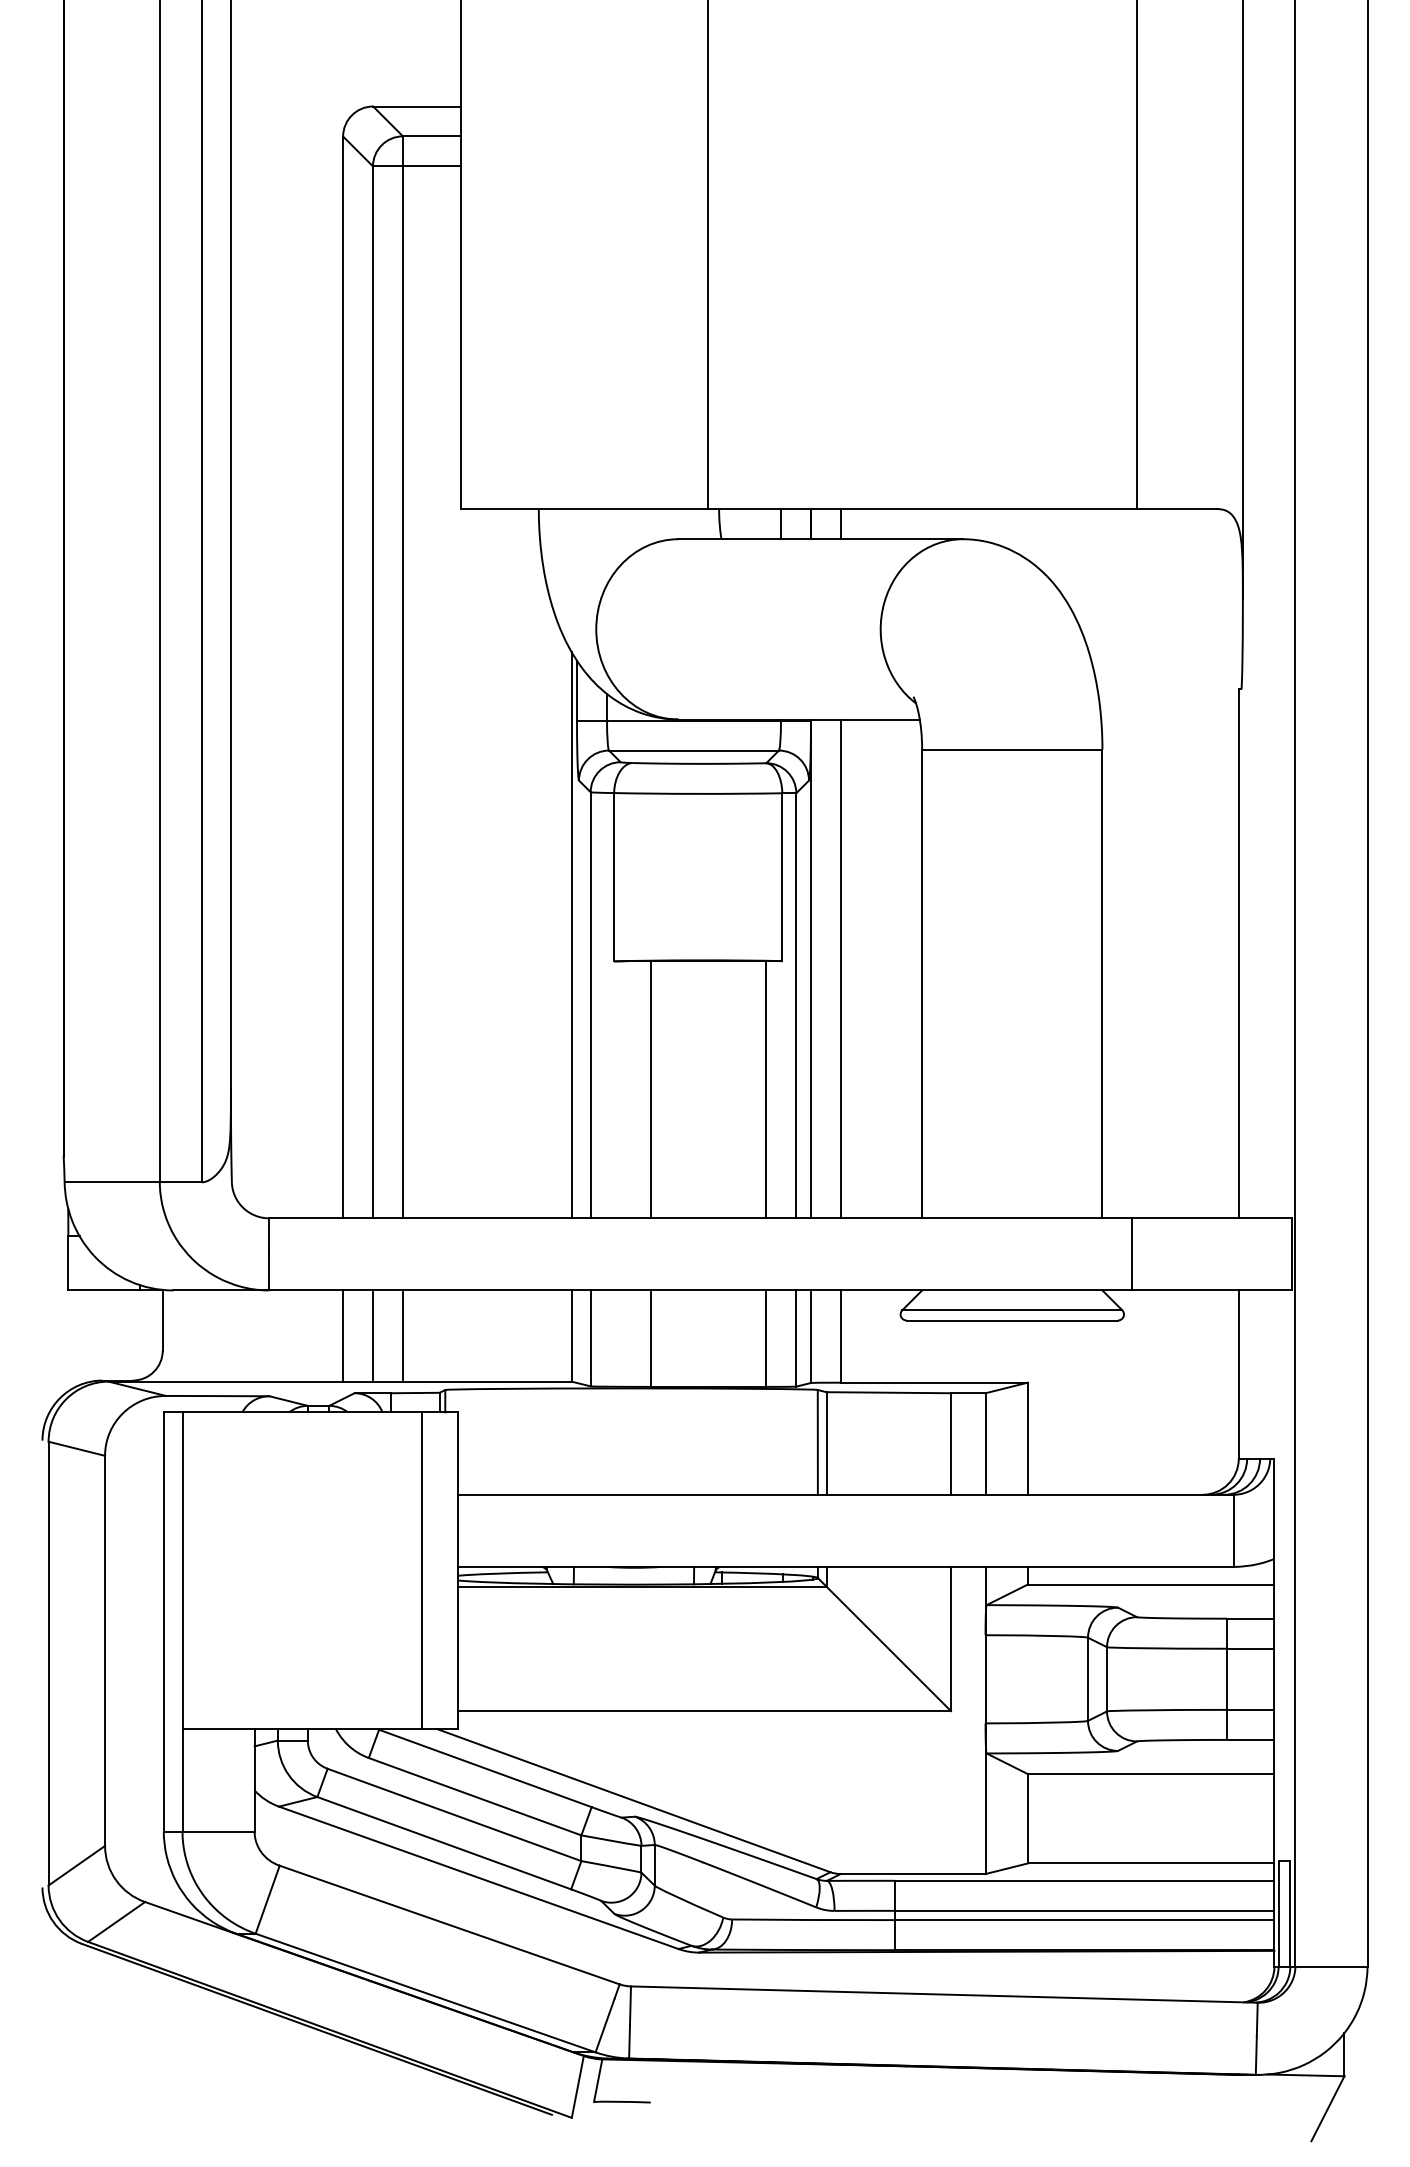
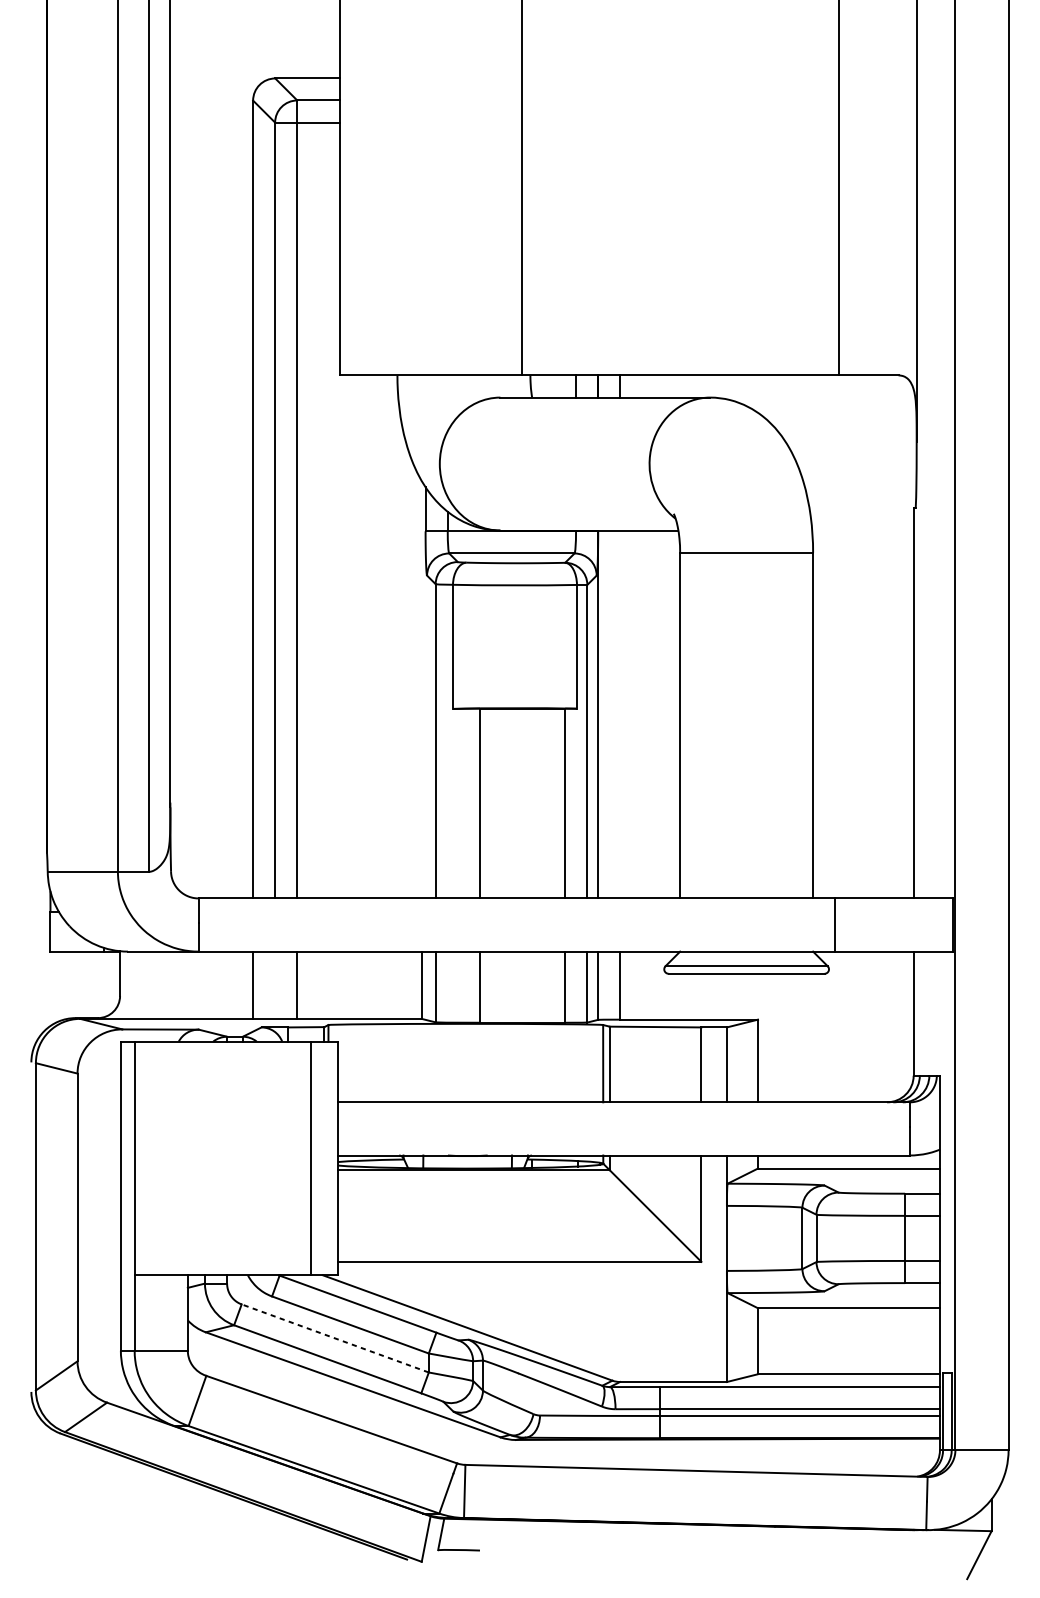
line: (571, 935) -> (421, 689), removed
line: (841, 968) -> (620, 714), removed
line: (373, 1335) -> (275, 984), removed
line: (454, 1814) -> (335, 1338), solid -> dashed

